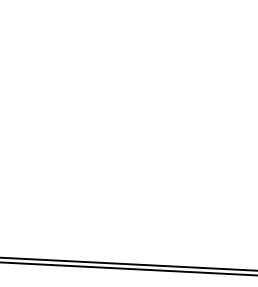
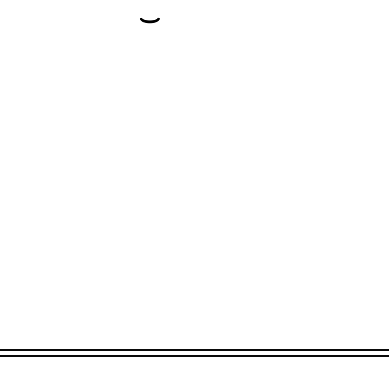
part: (145, 11) -> (149, 20), added

